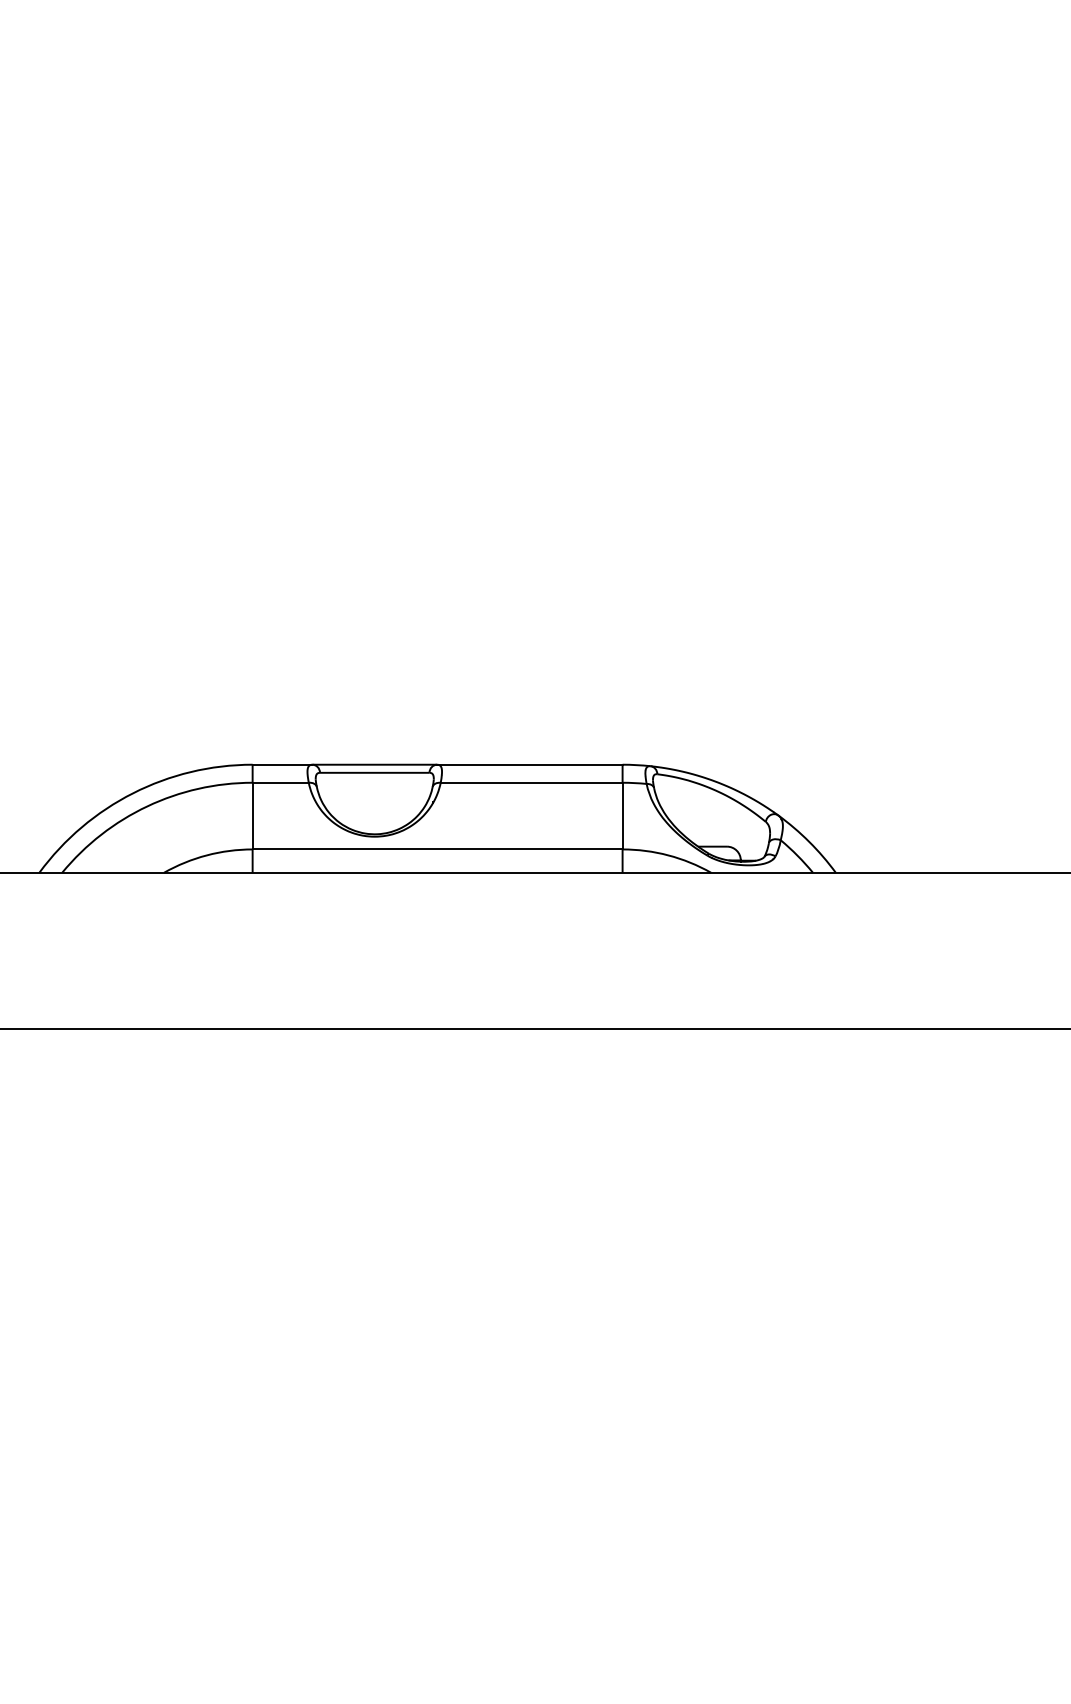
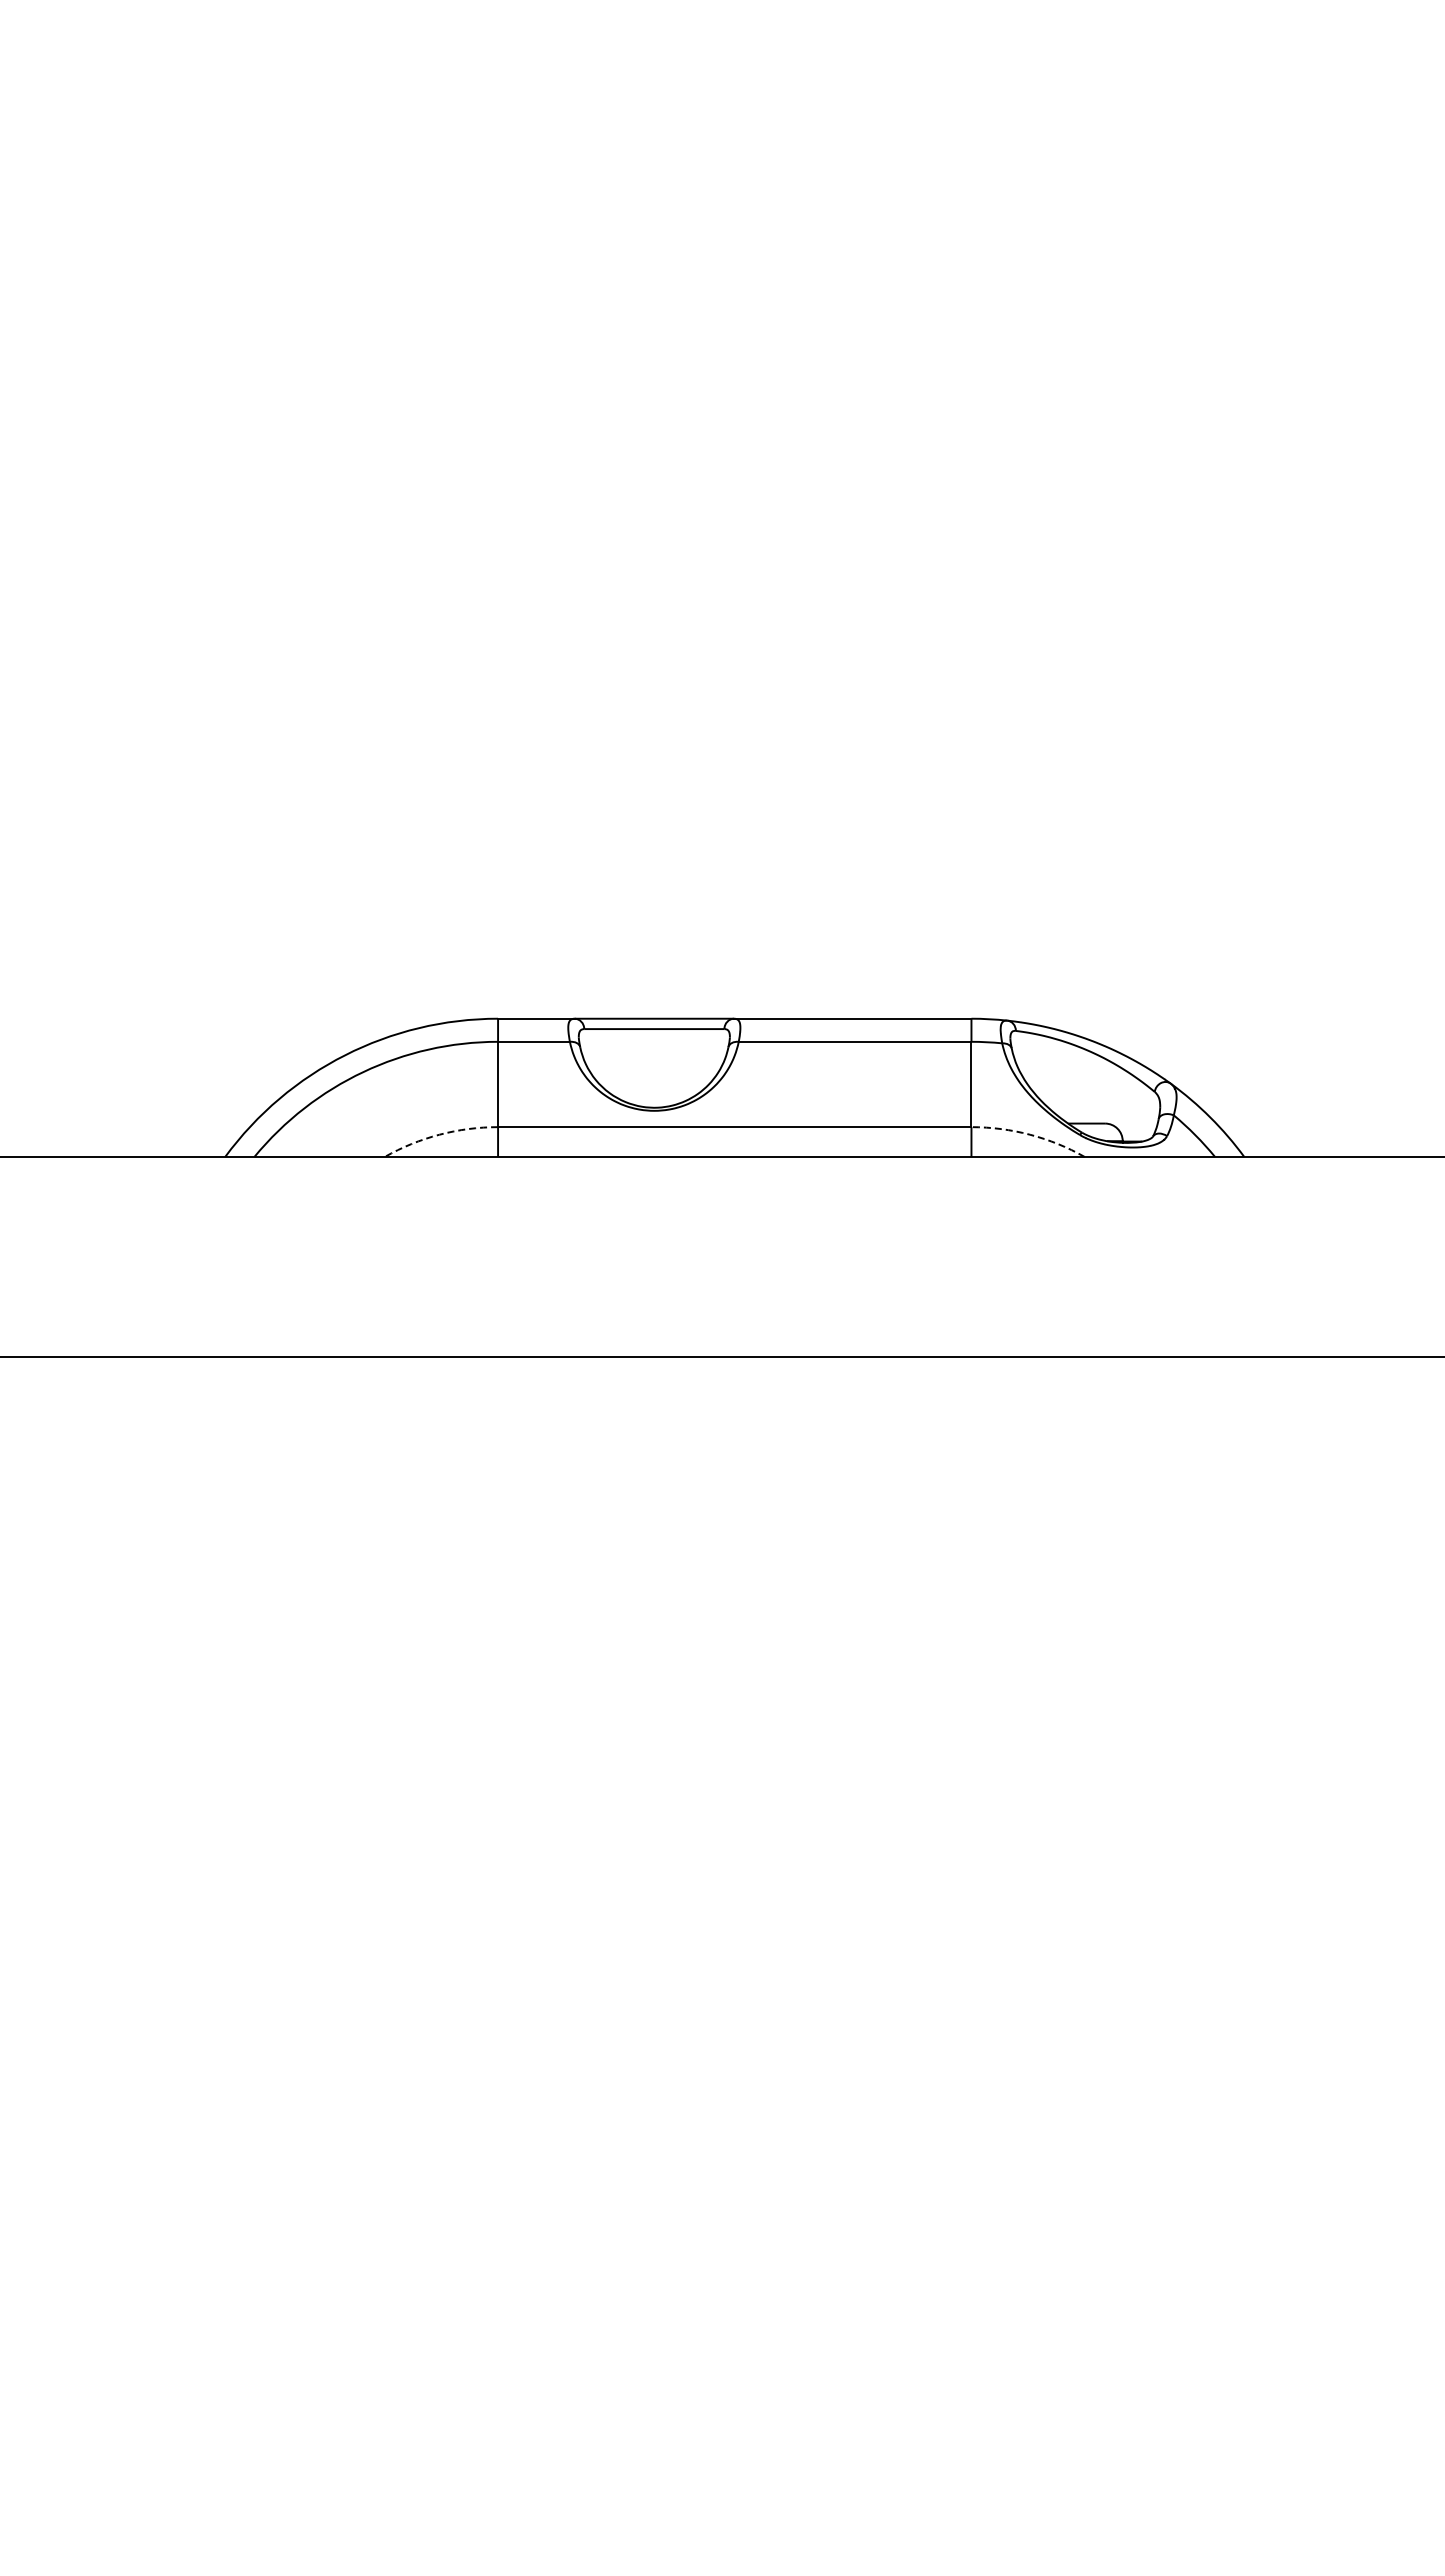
arc: (206, 855) -> (439, 1134), solid -> dashed
arc: (668, 855) -> (1030, 1134), solid -> dashed

